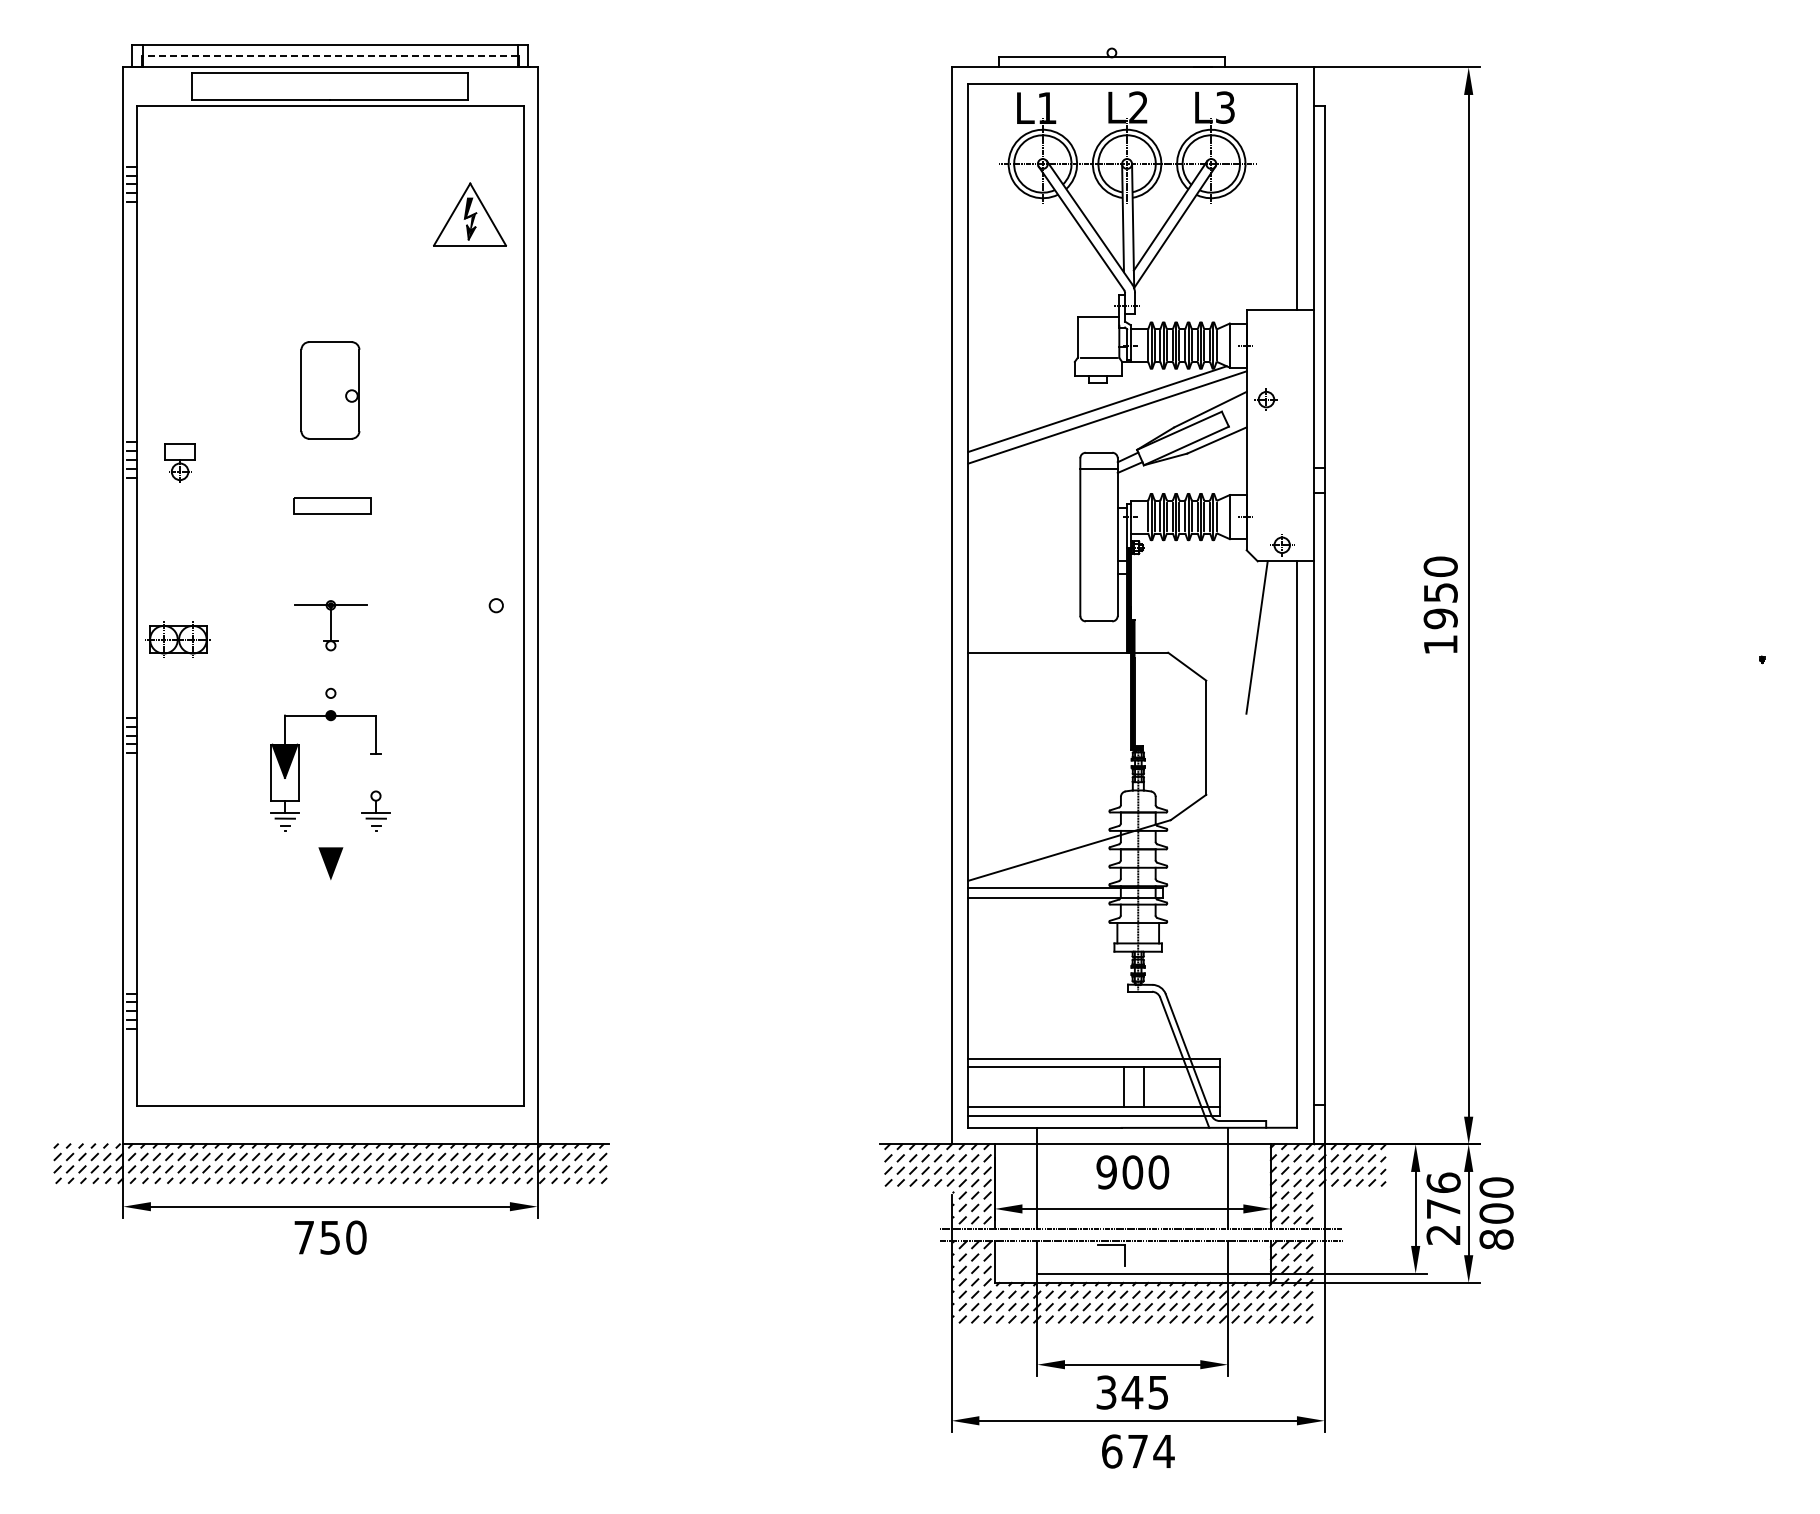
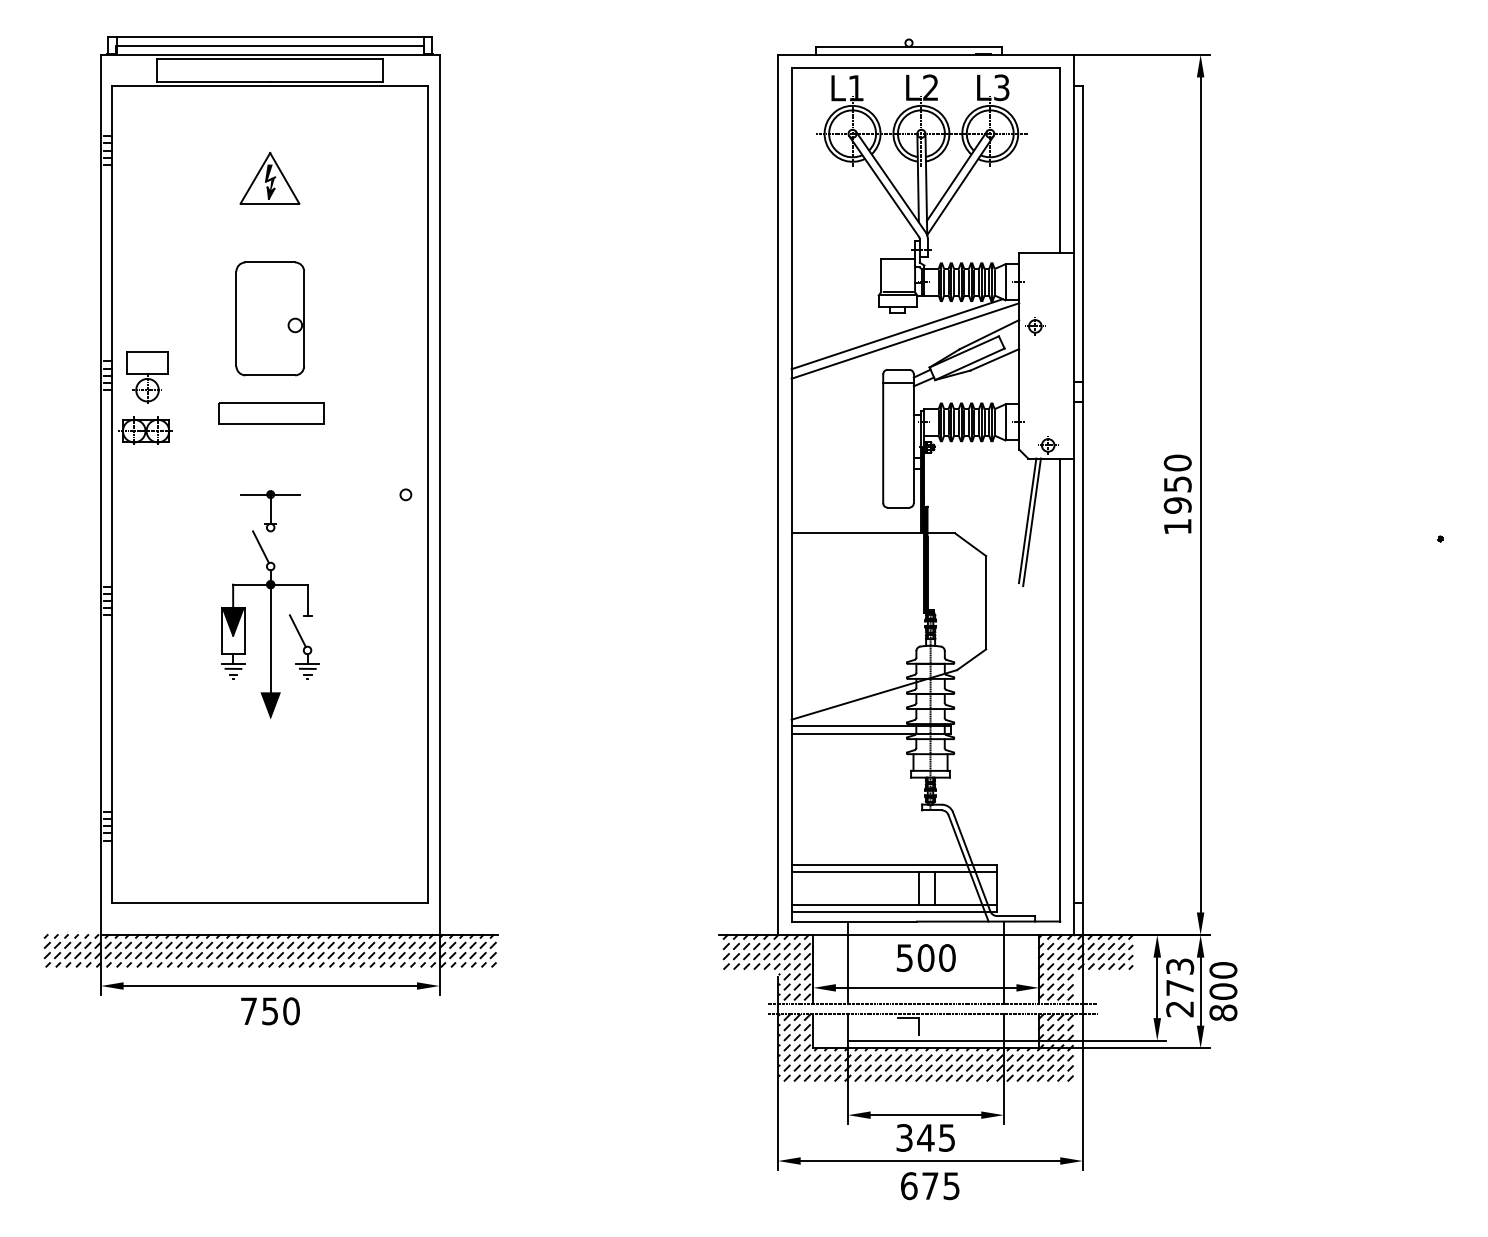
line: (330, 56) -> (270, 45), dashed -> solid
part: (469, 214) -> (269, 178), moved
line: (1098, 361) -> (898, 295), added
part: (330, 390) -> (270, 318), size x1.43
part: (179, 462) -> (146, 377), size x1.67
part: (332, 506) -> (272, 413), size x1.67
part: (177, 639) -> (145, 430), moved
line: (1262, 639) -> (1032, 522), added
line: (318, 669) -> (260, 546), added
line: (330, 772) -> (270, 631), added
line: (363, 772) -> (297, 631), added
text: (1106, 1172) -> (904, 958), 900 -> 500
text: (1443, 1182) -> (1180, 966), 276 -> 273
text: (1163, 1451) -> (951, 1186), 674 -> 675

